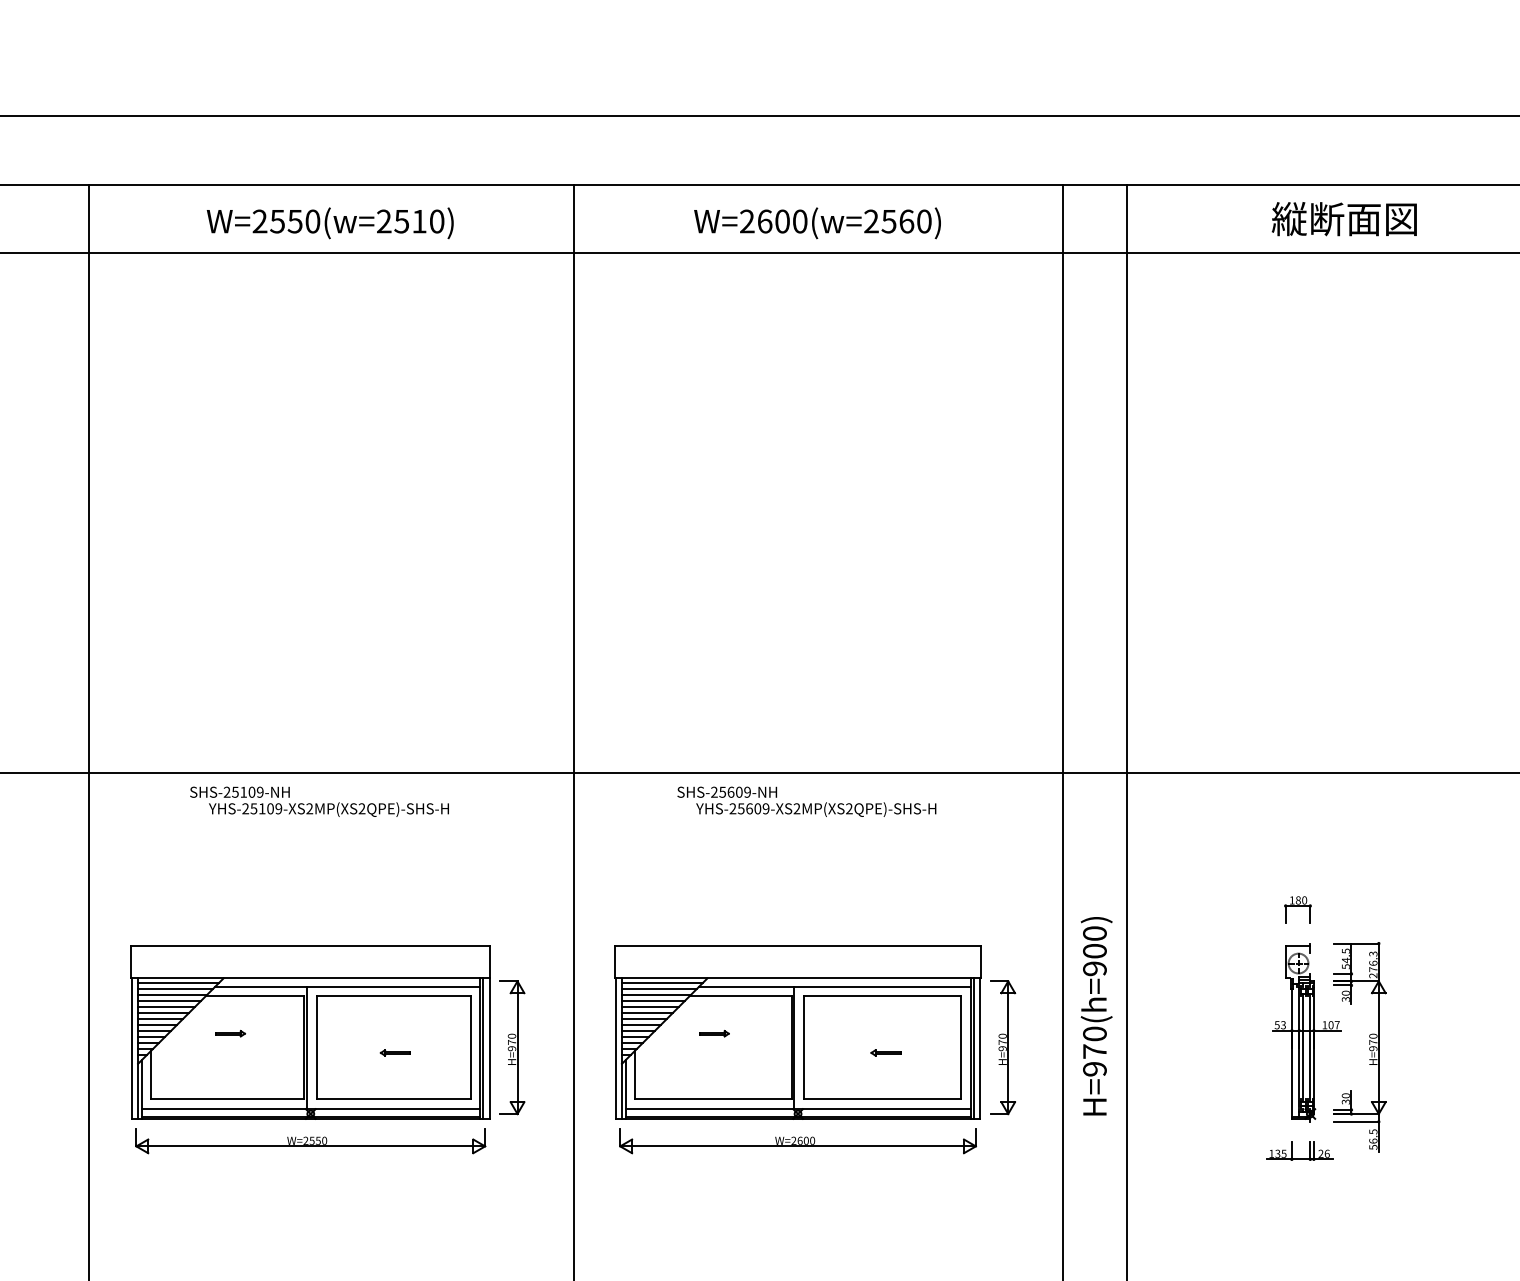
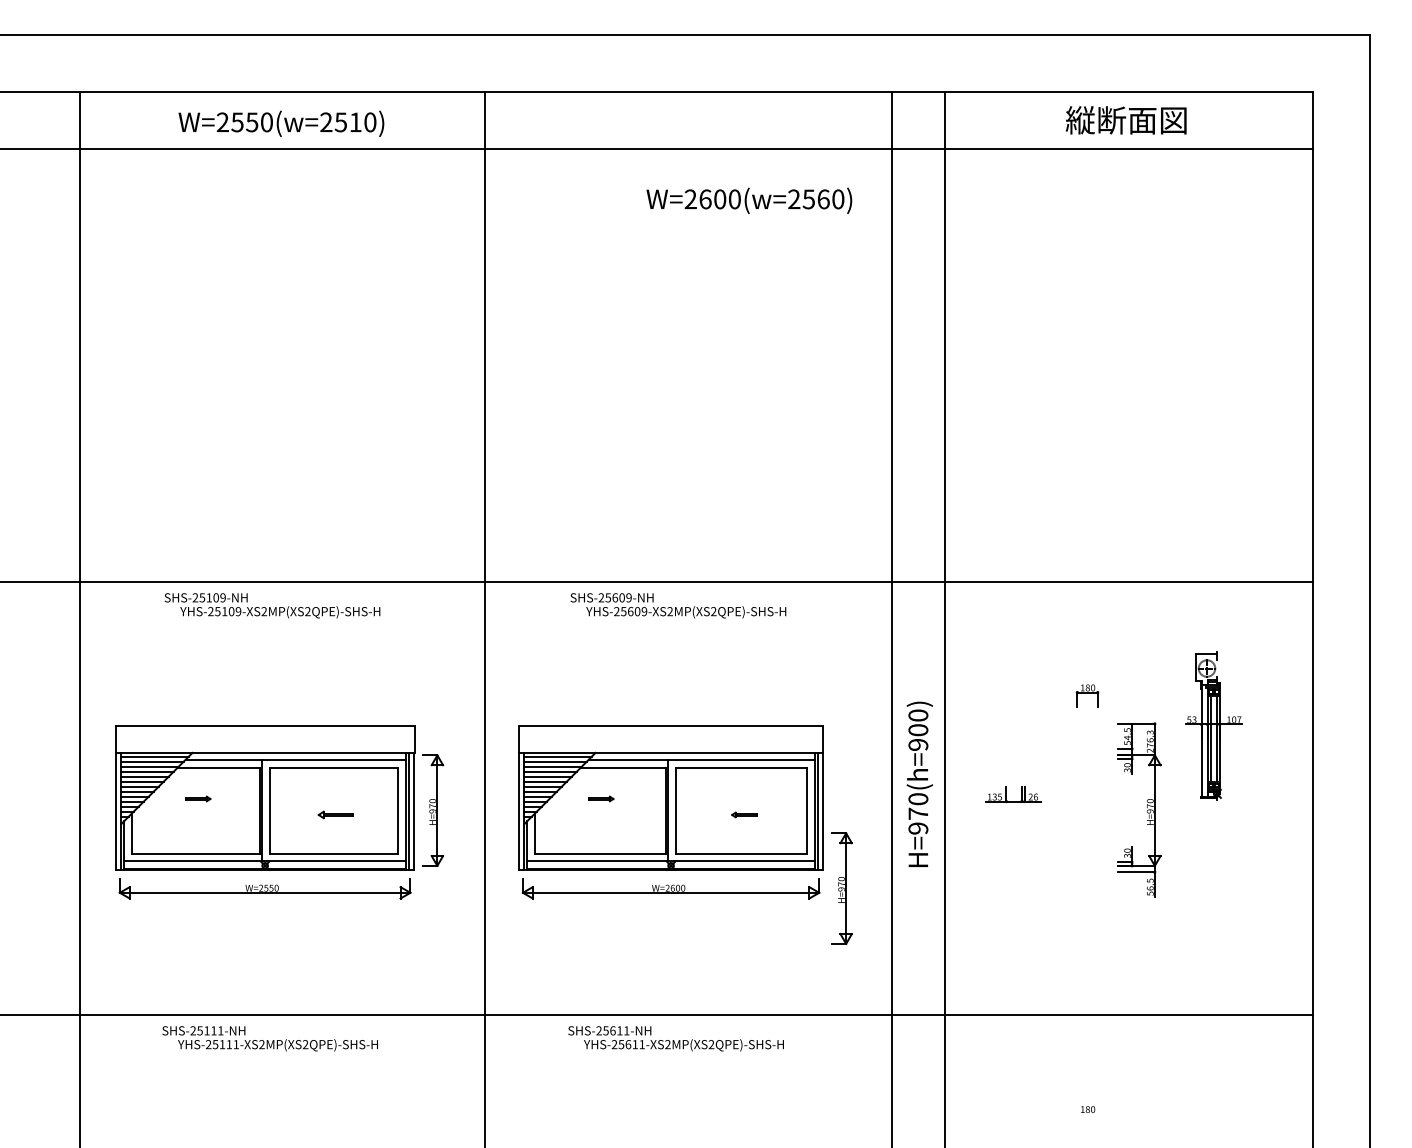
text: (817, 222) -> (749, 200), moved
part: (1306, 1031) -> (1213, 725), moved
part: (1002, 1047) -> (841, 888), moved
part: (395, 1052) -> (335, 814), size x1.4
part: (1291, 1150) -> (1006, 794), moved

